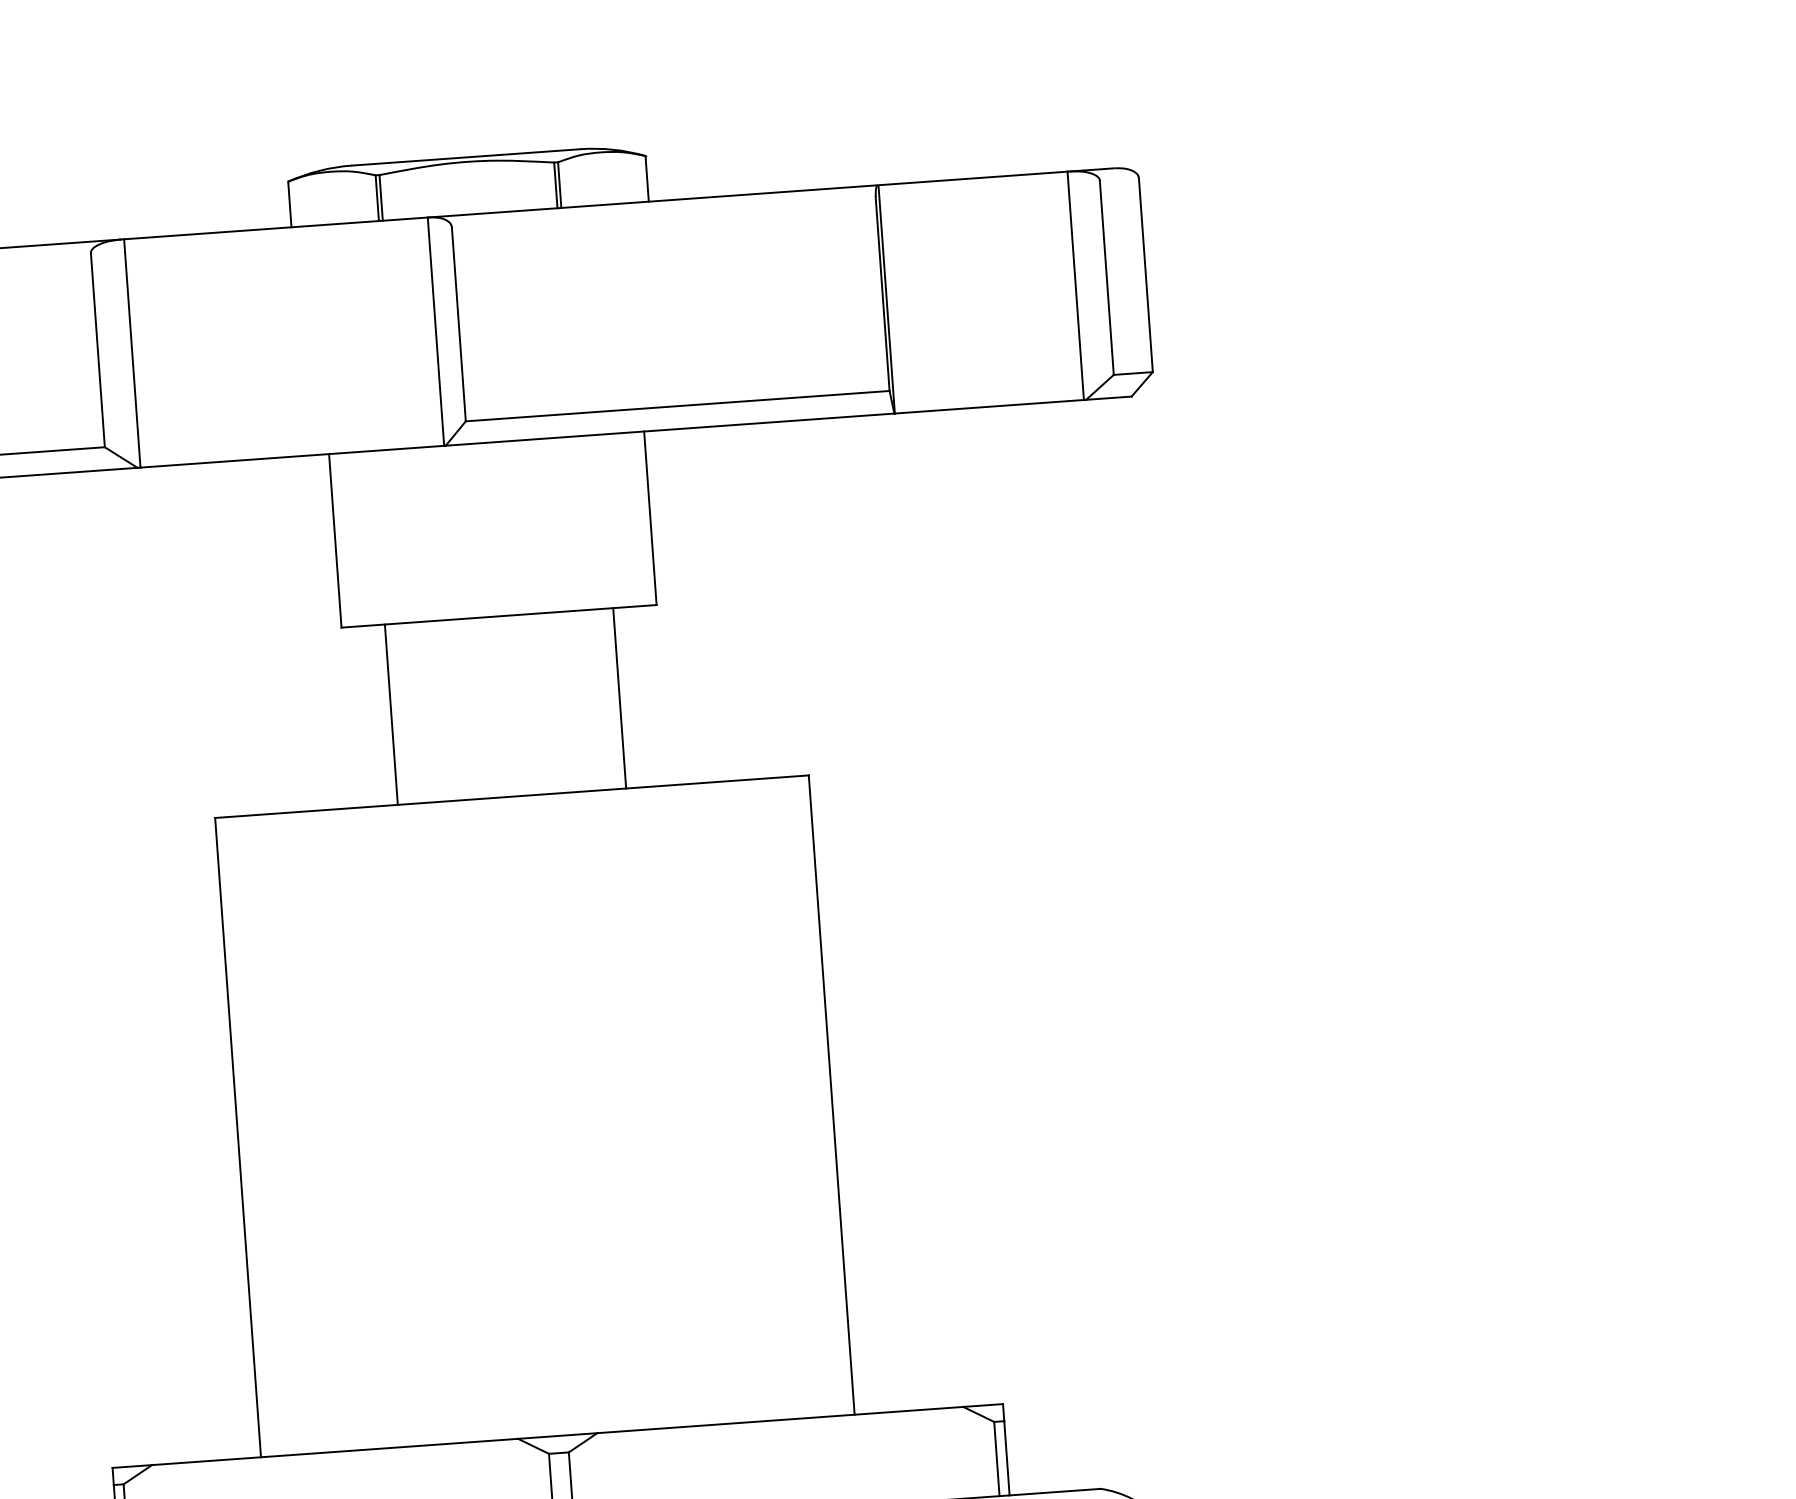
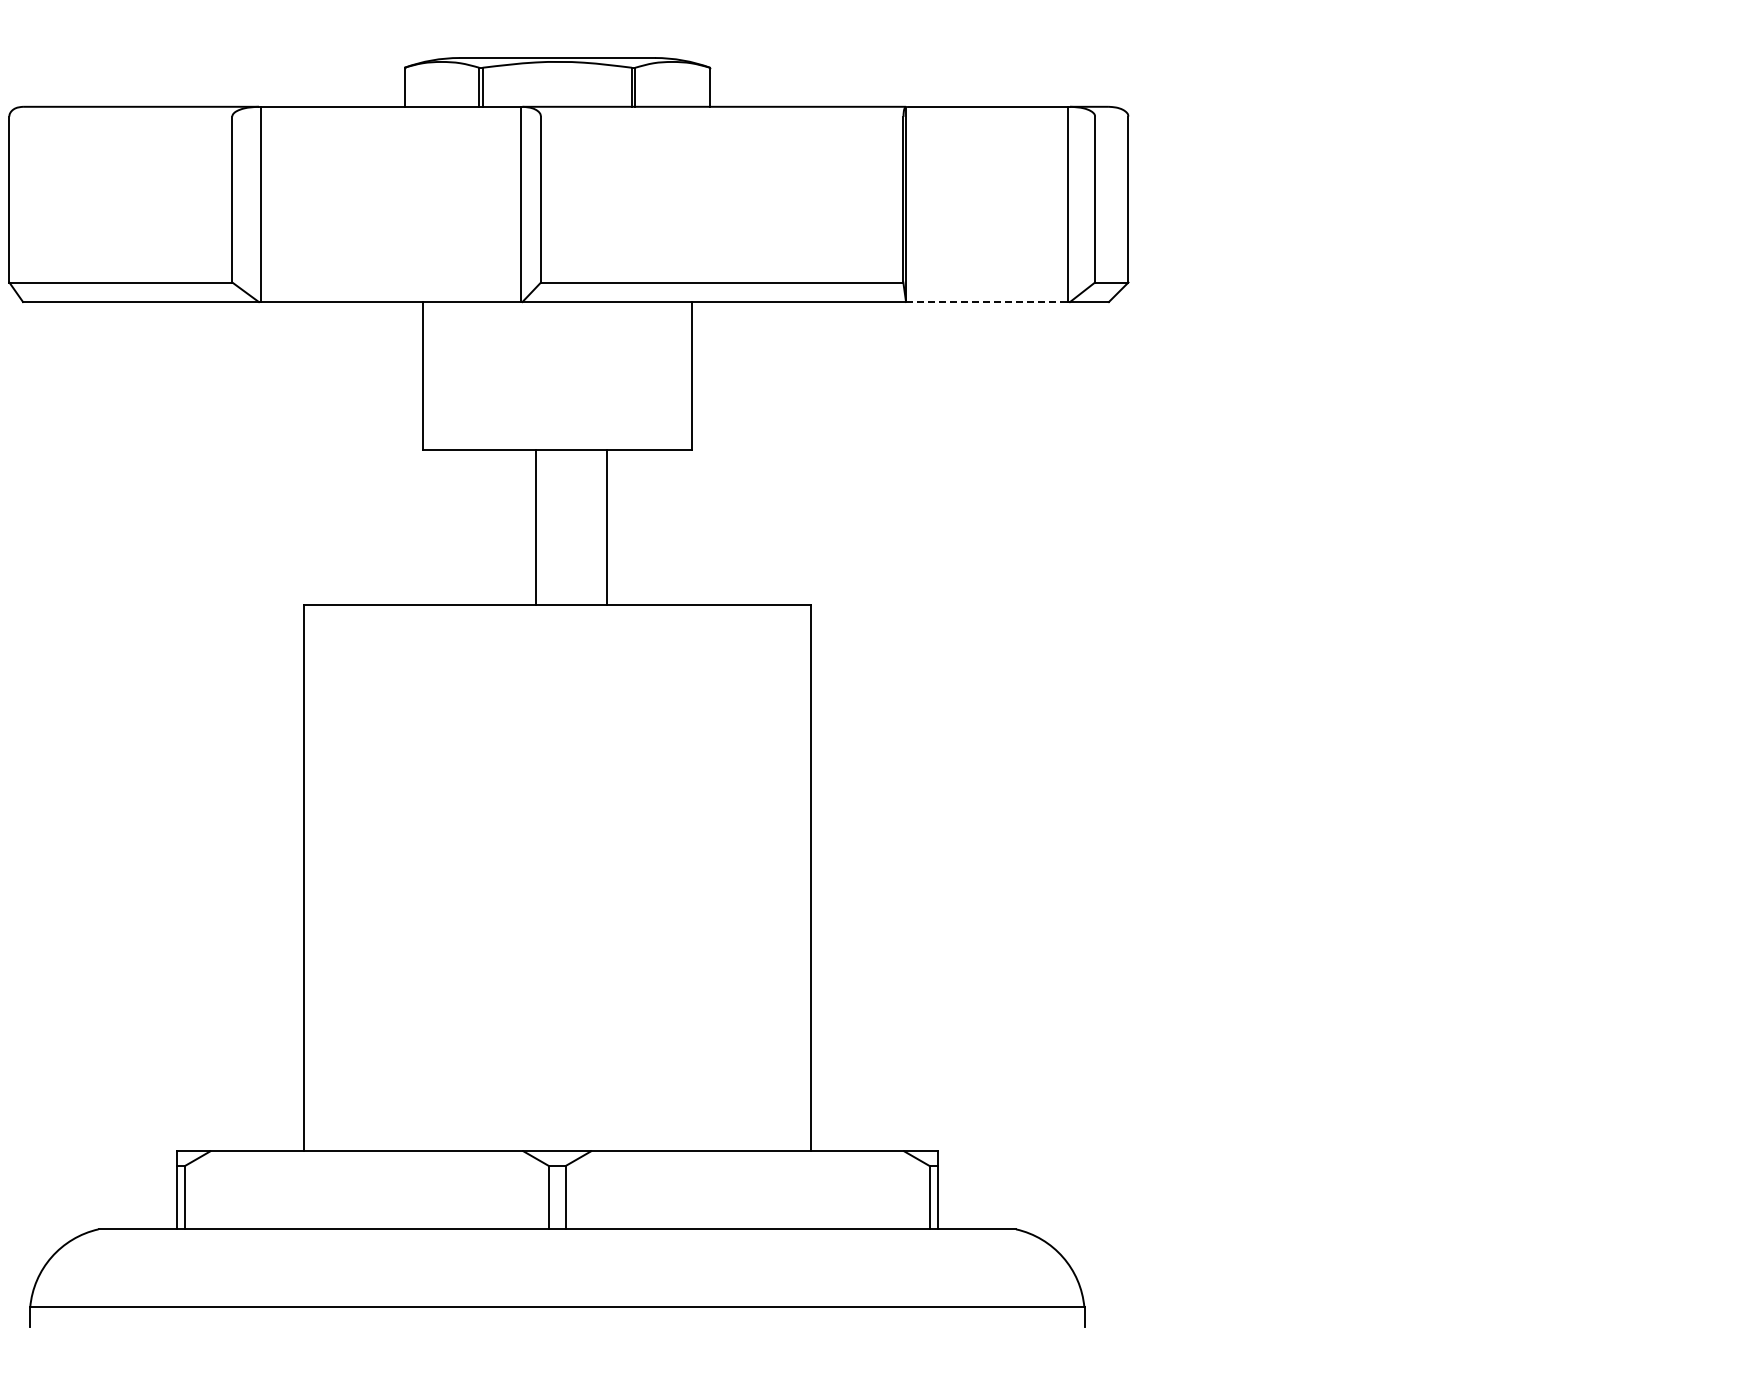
line: (989, 407) -> (987, 302), solid -> dashed
line: (620, 698) -> (607, 527), moved
line: (391, 714) -> (535, 527), moved

